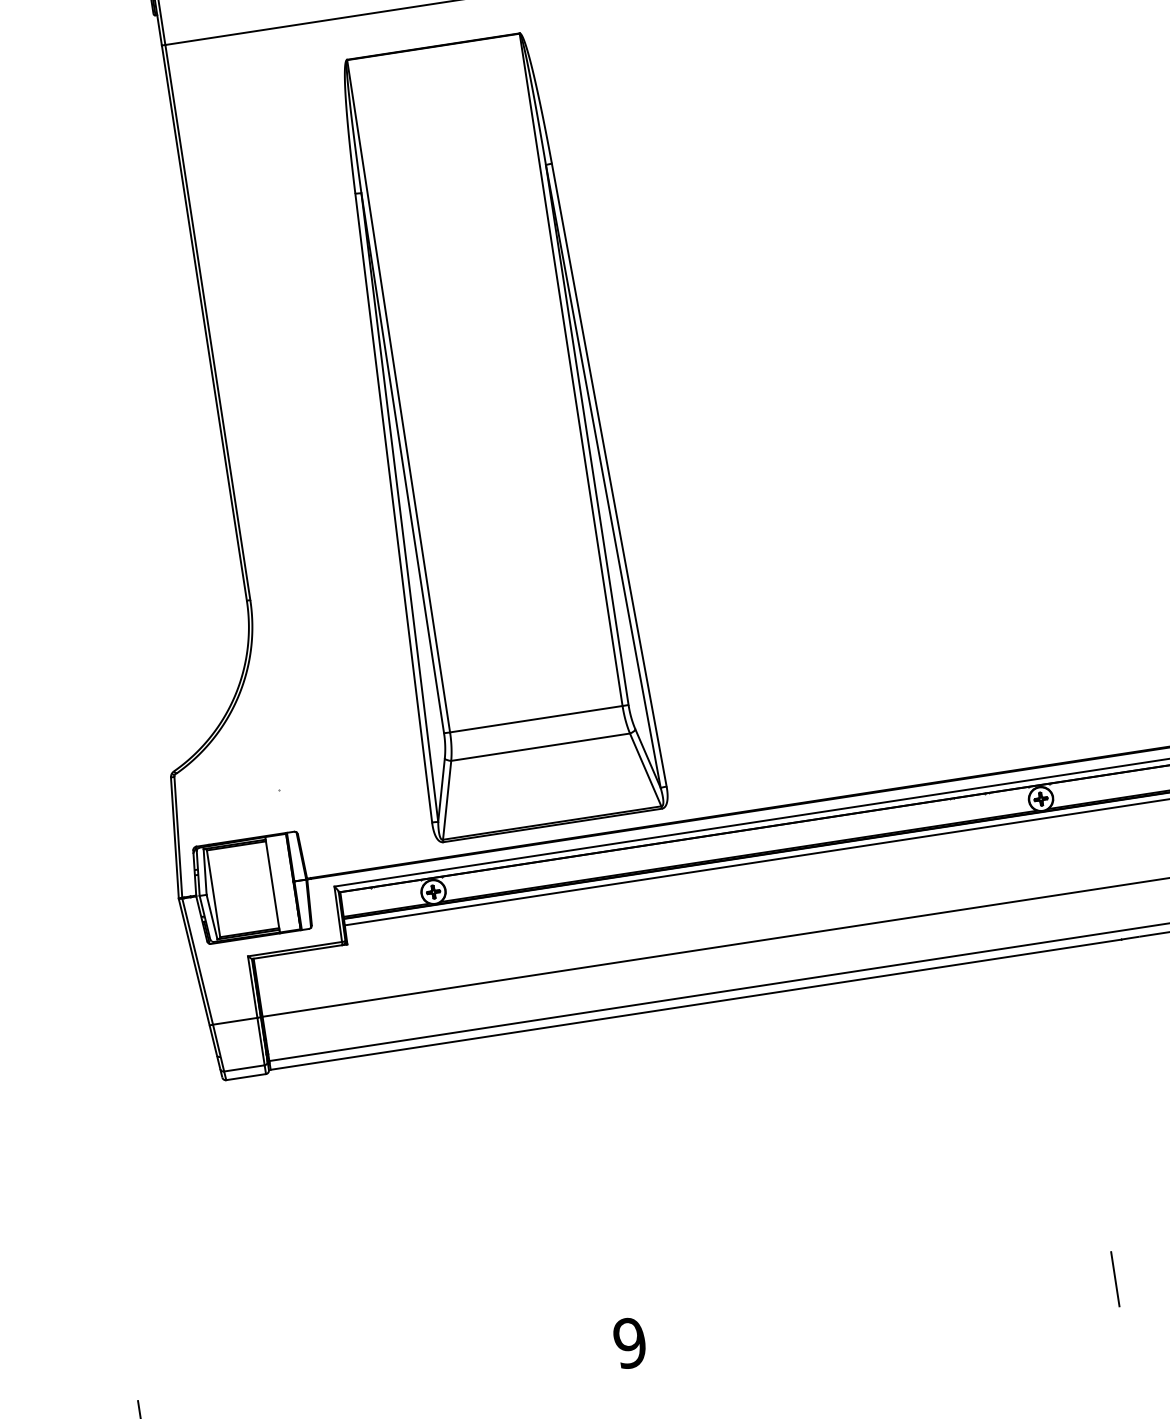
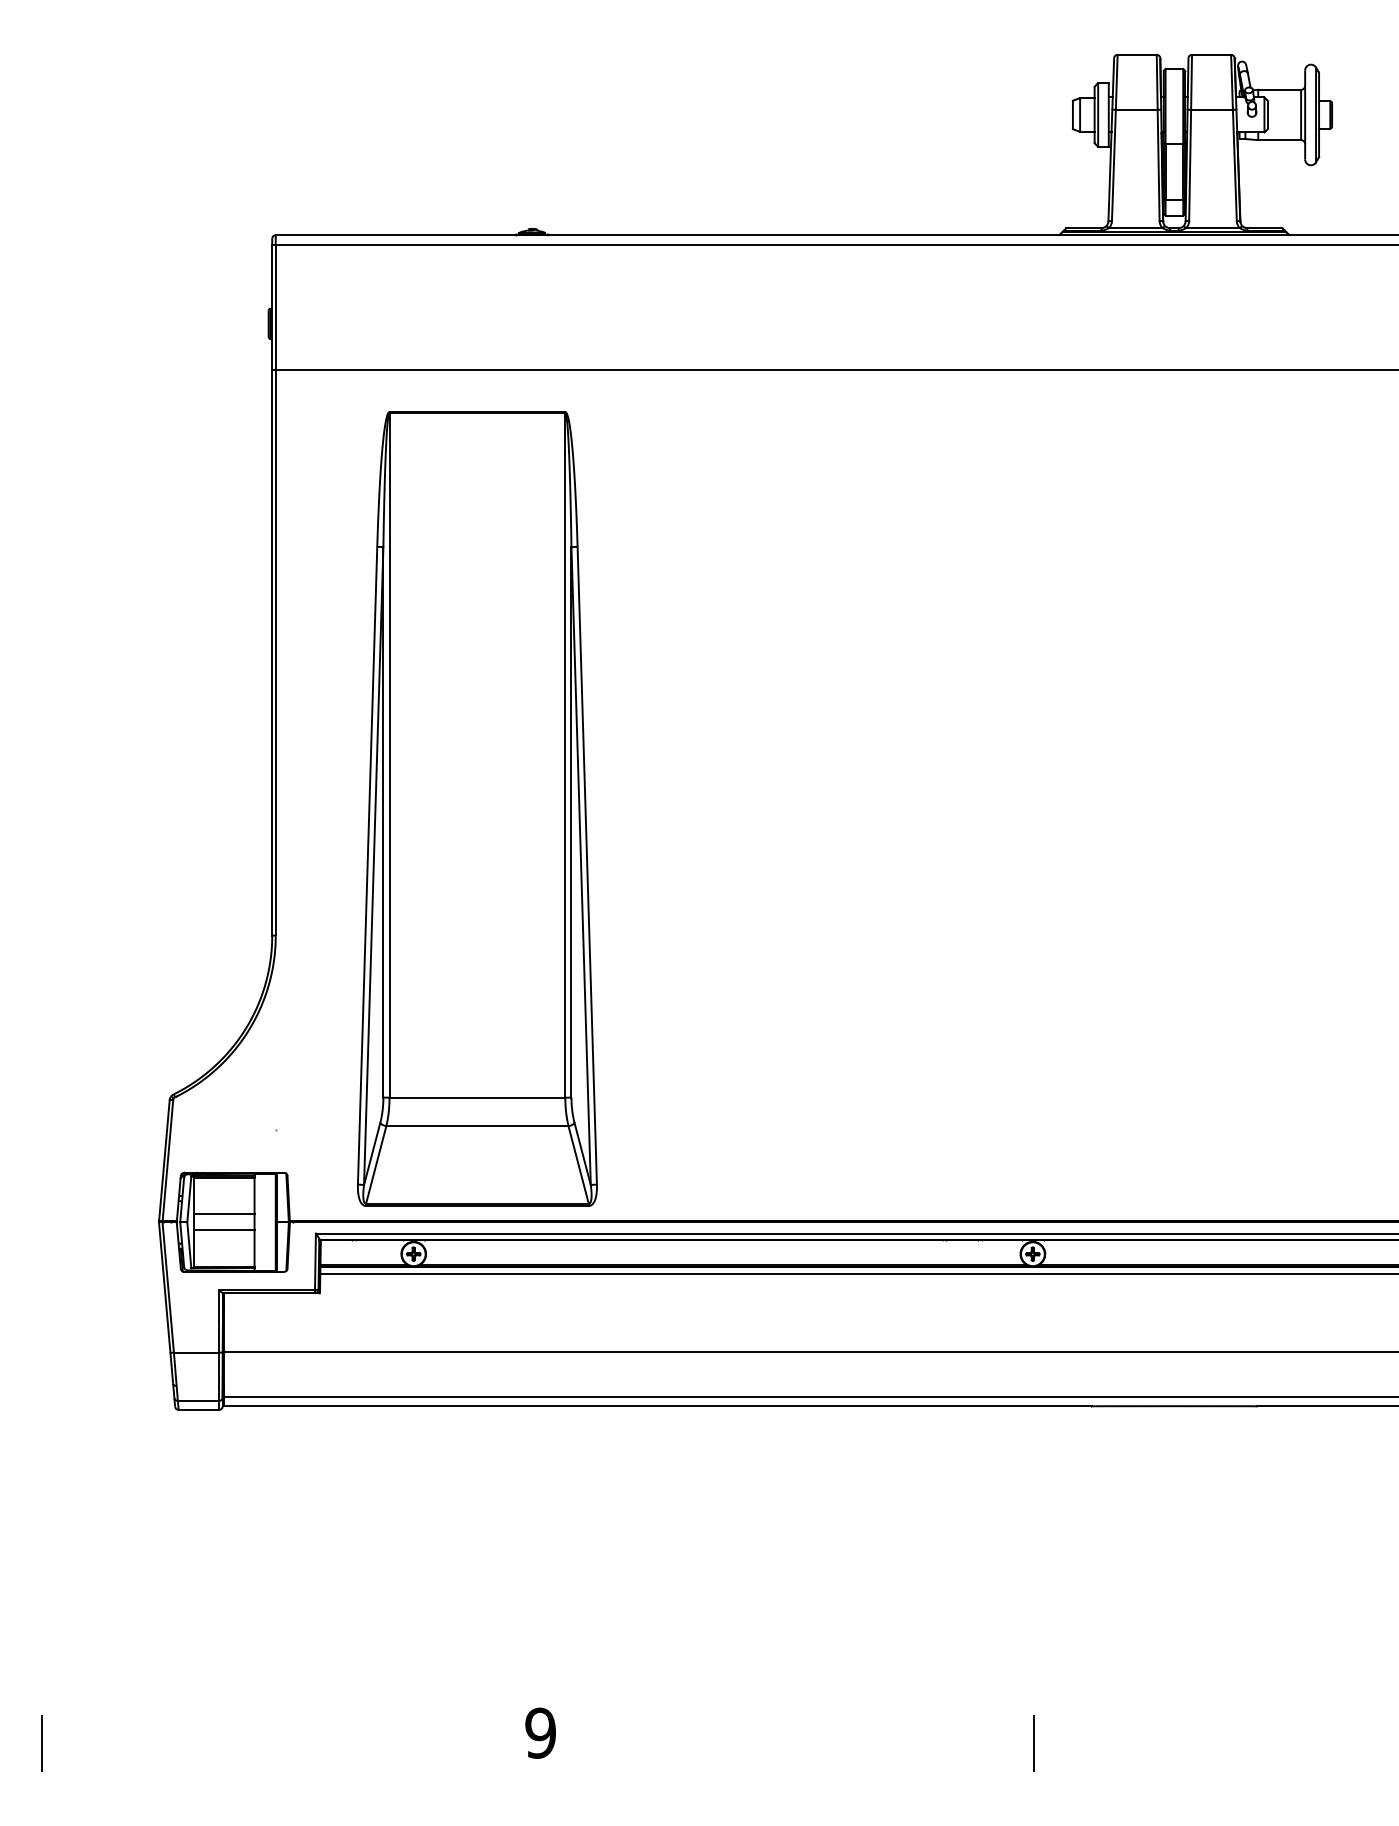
part: (492, 435) -> (477, 808), moved
line: (241, 881) -> (224, 1214), added
line: (244, 897) -> (224, 1230), added

